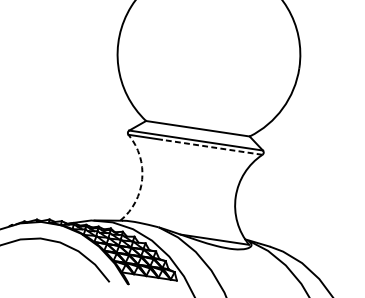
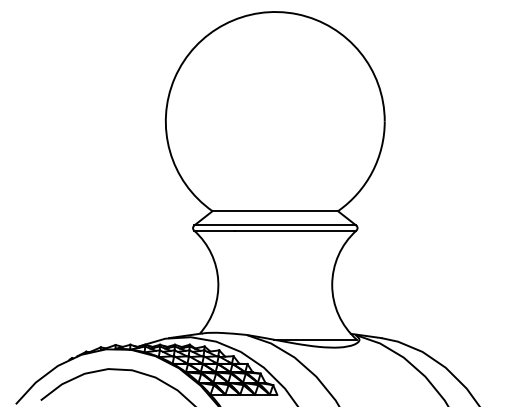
line: (212, 147) -> (295, 230), dashed -> solid
arc: (142, 179) -> (218, 281), dashed -> solid

